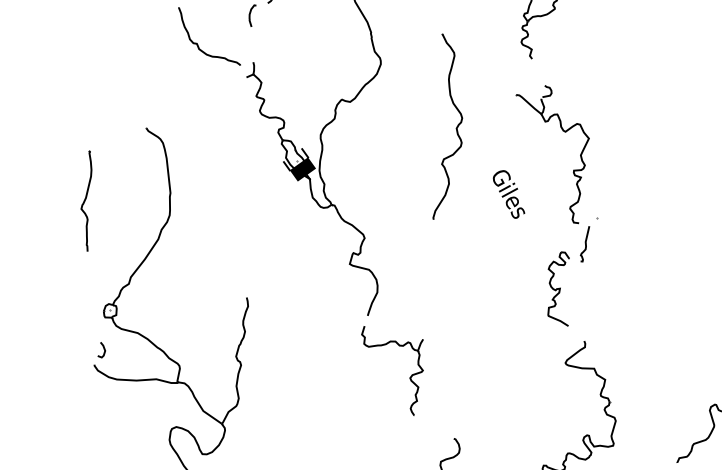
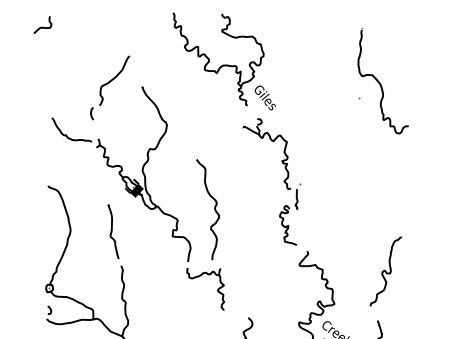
part: (455, 129) -> (214, 209), moved
text: (507, 193) -> (264, 97), moved
part: (88, 200) -> (113, 231), moved

